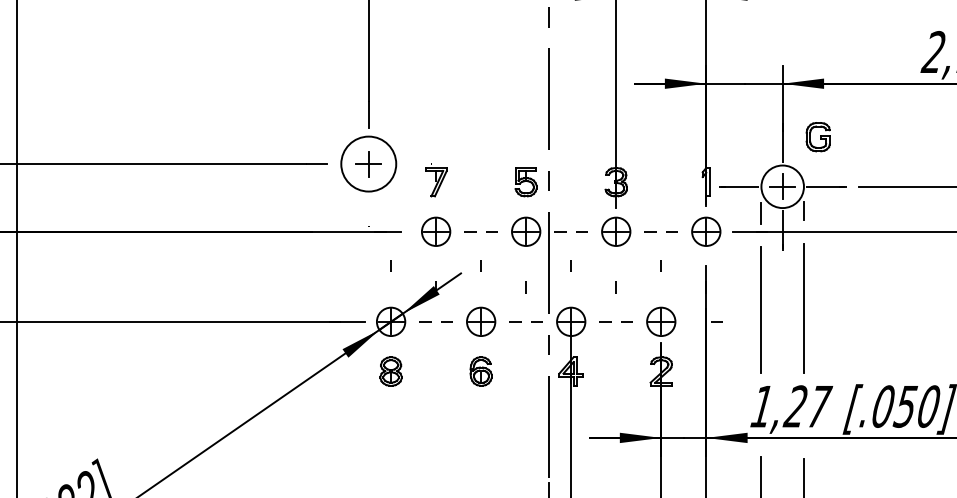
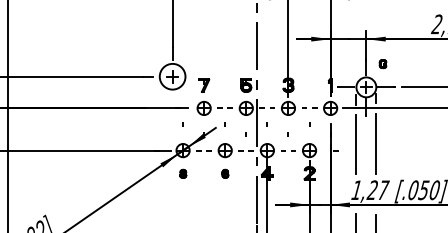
part: (817, 135) -> (382, 63), size x0.6
part: (391, 370) -> (183, 173), size x0.6
part: (481, 370) -> (225, 173), size x0.6

